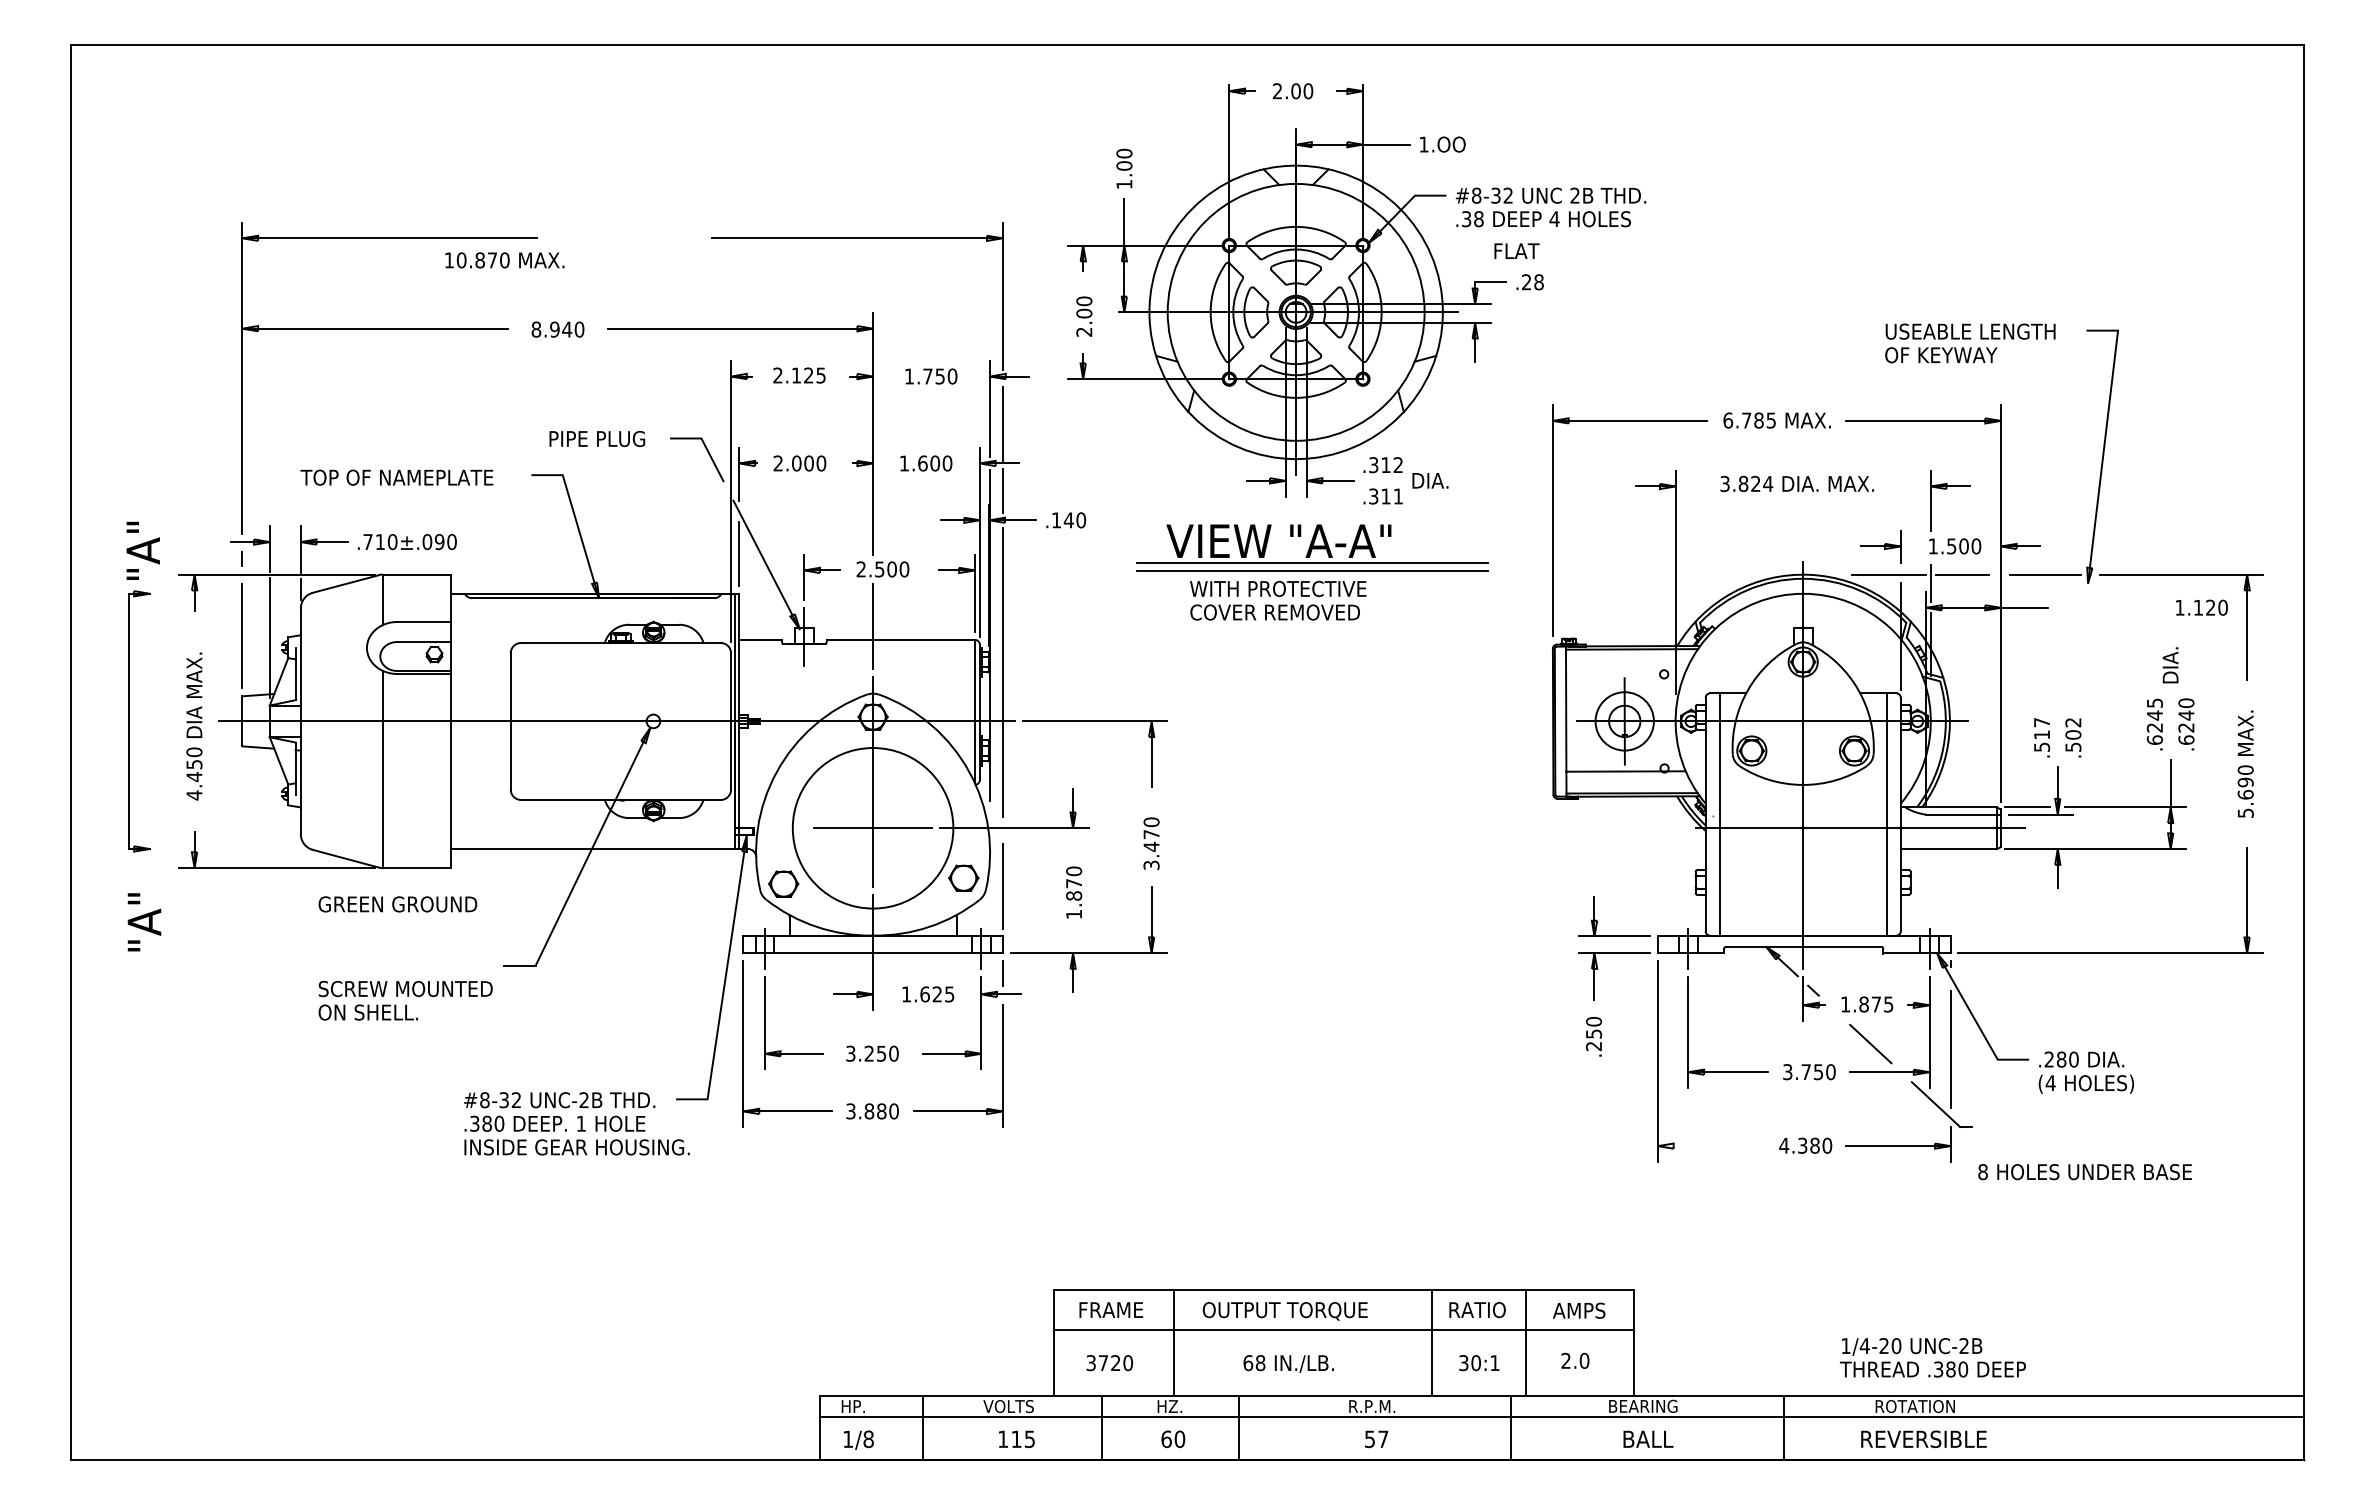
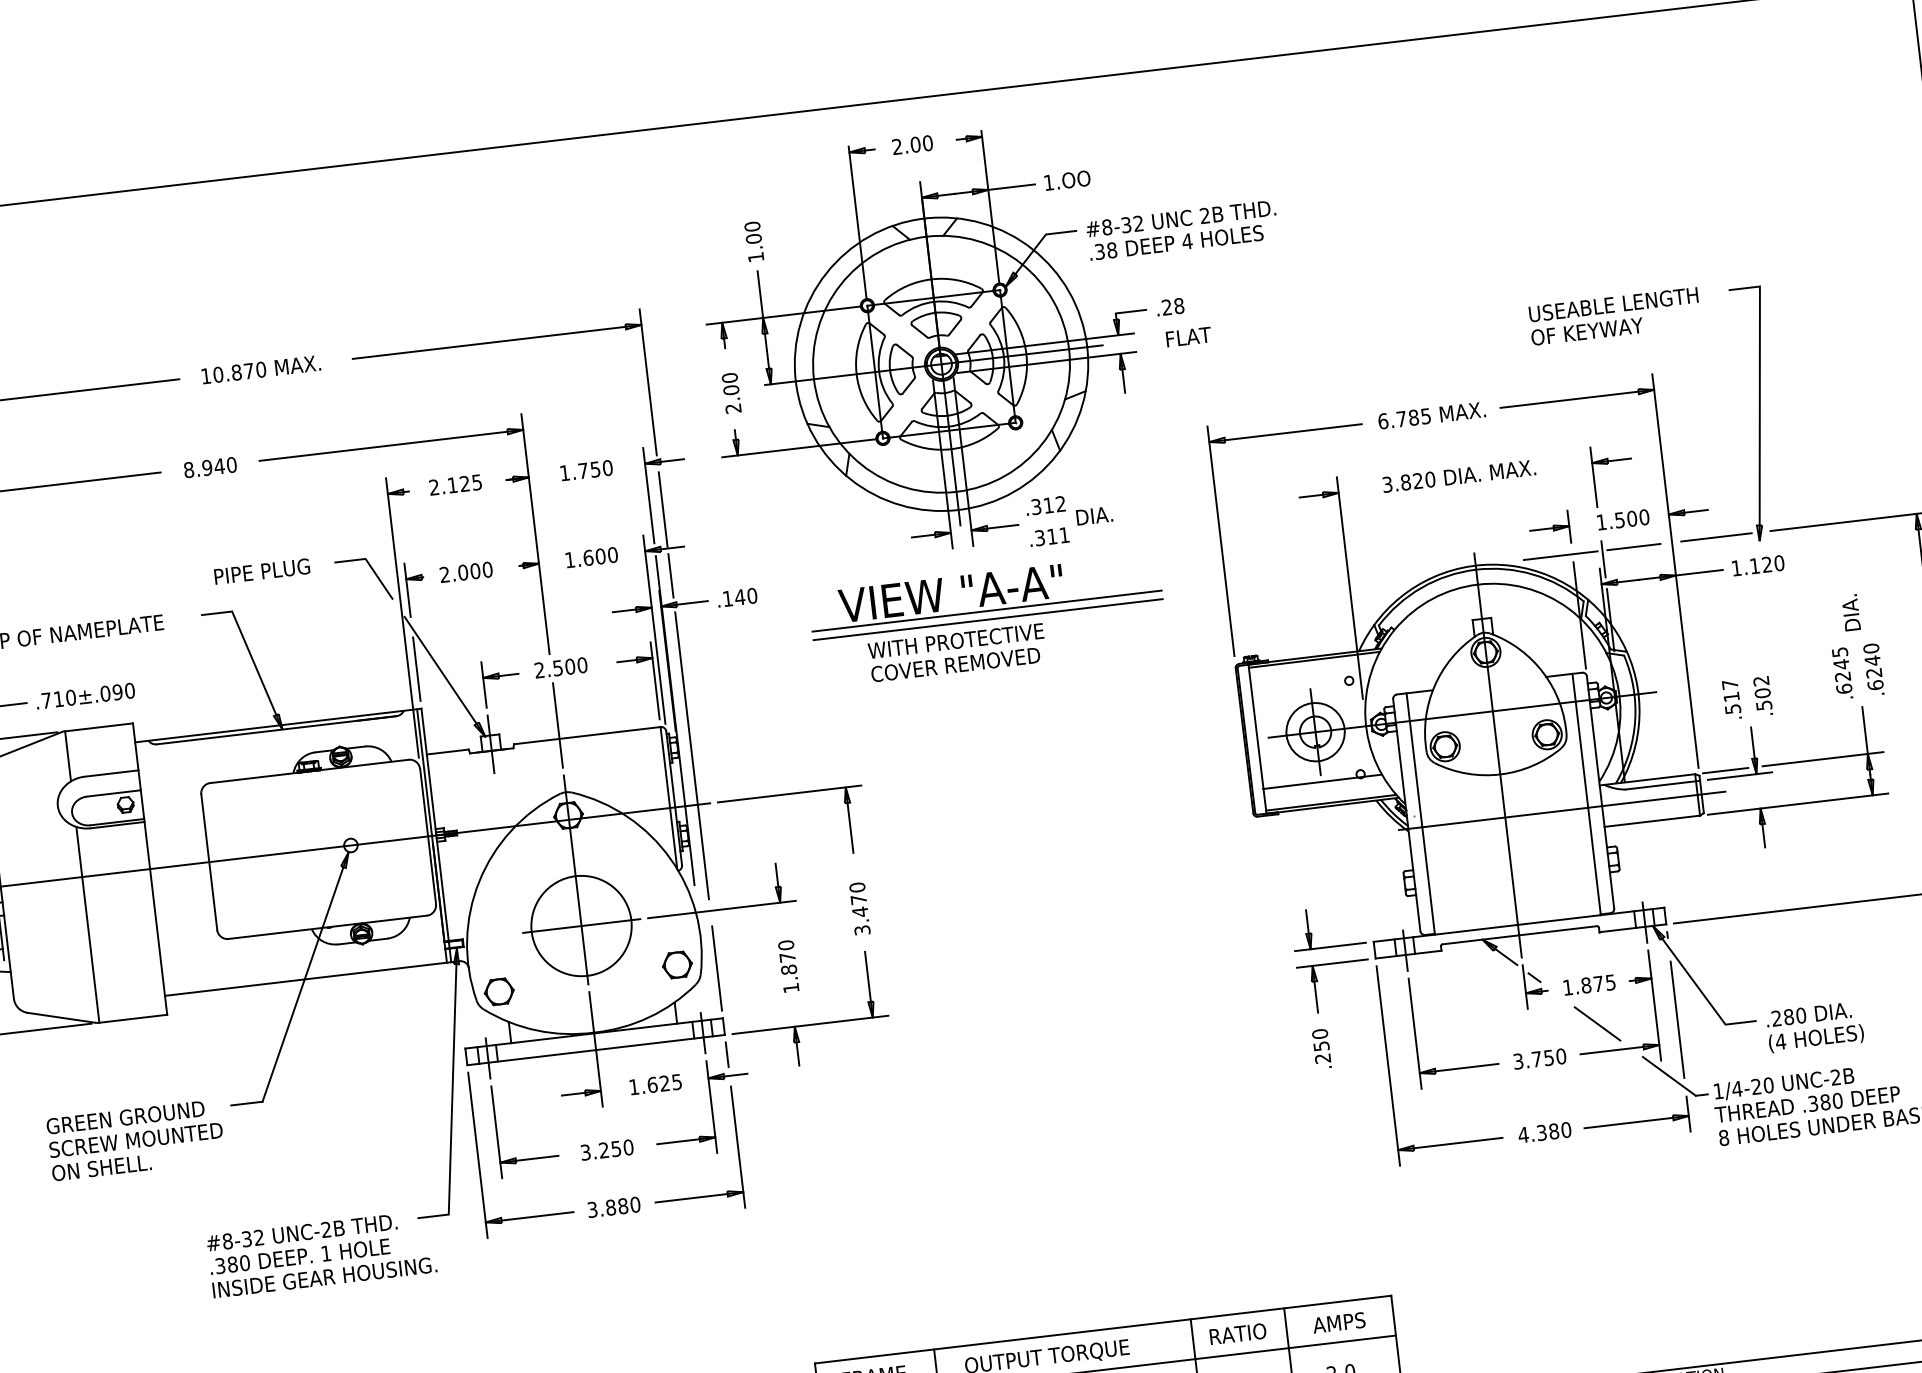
text: (1516, 250) -> (1188, 336), moved
text: (504, 260) -> (260, 369), moved
text: (1768, 483) -> (1430, 479), 3.824 -> 3.820
text: (2201, 607) -> (1757, 565), moved
circle: (872, 828) -> (580, 926), size x0.62
text: (397, 904) -> (125, 1117), moved
line: (1710, 1146) -> (1450, 1144), added
text: (1932, 1357) -> (1805, 1092), moved

